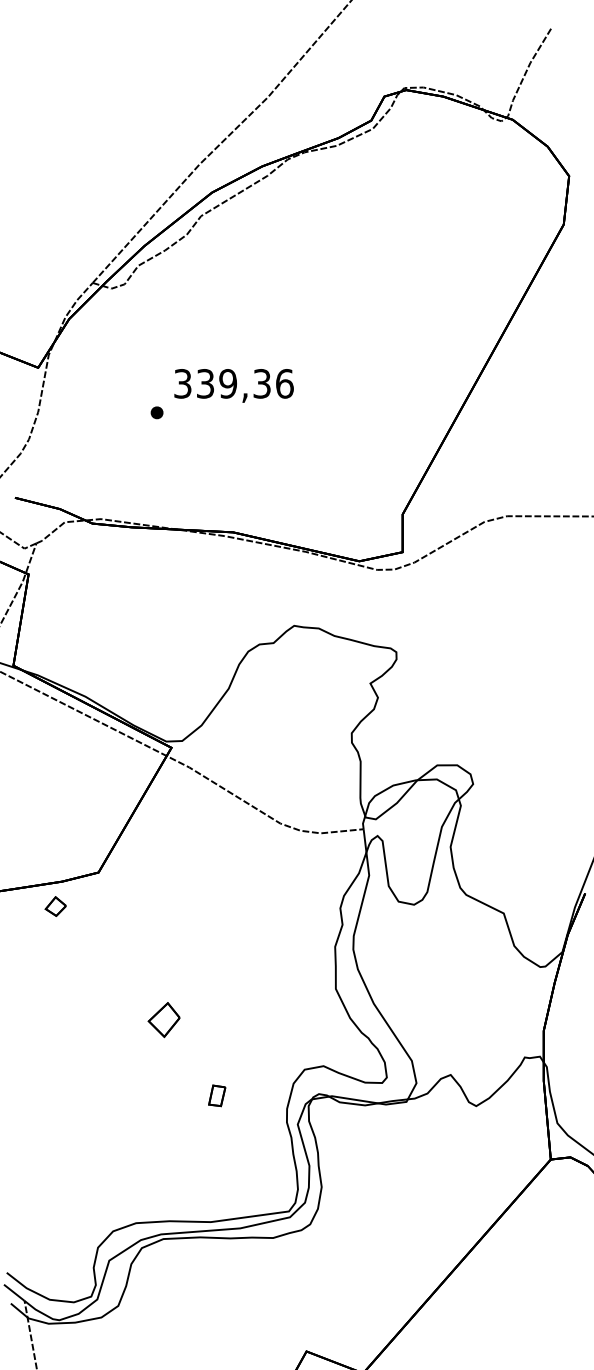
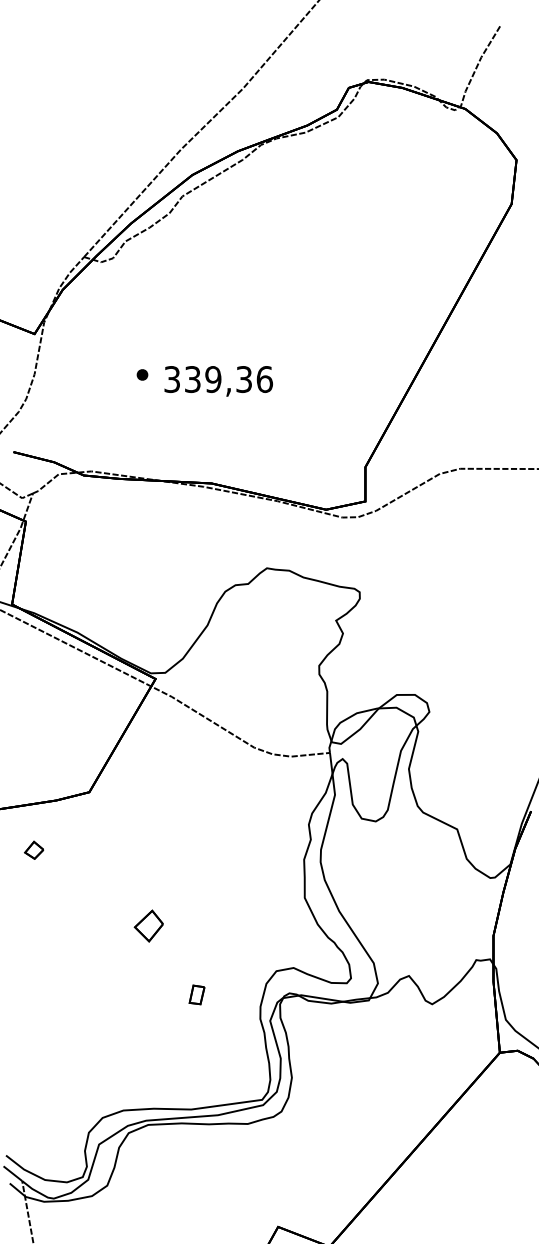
text: (233, 385) -> (218, 381), moved
part: (55, 906) -> (33, 850), moved

